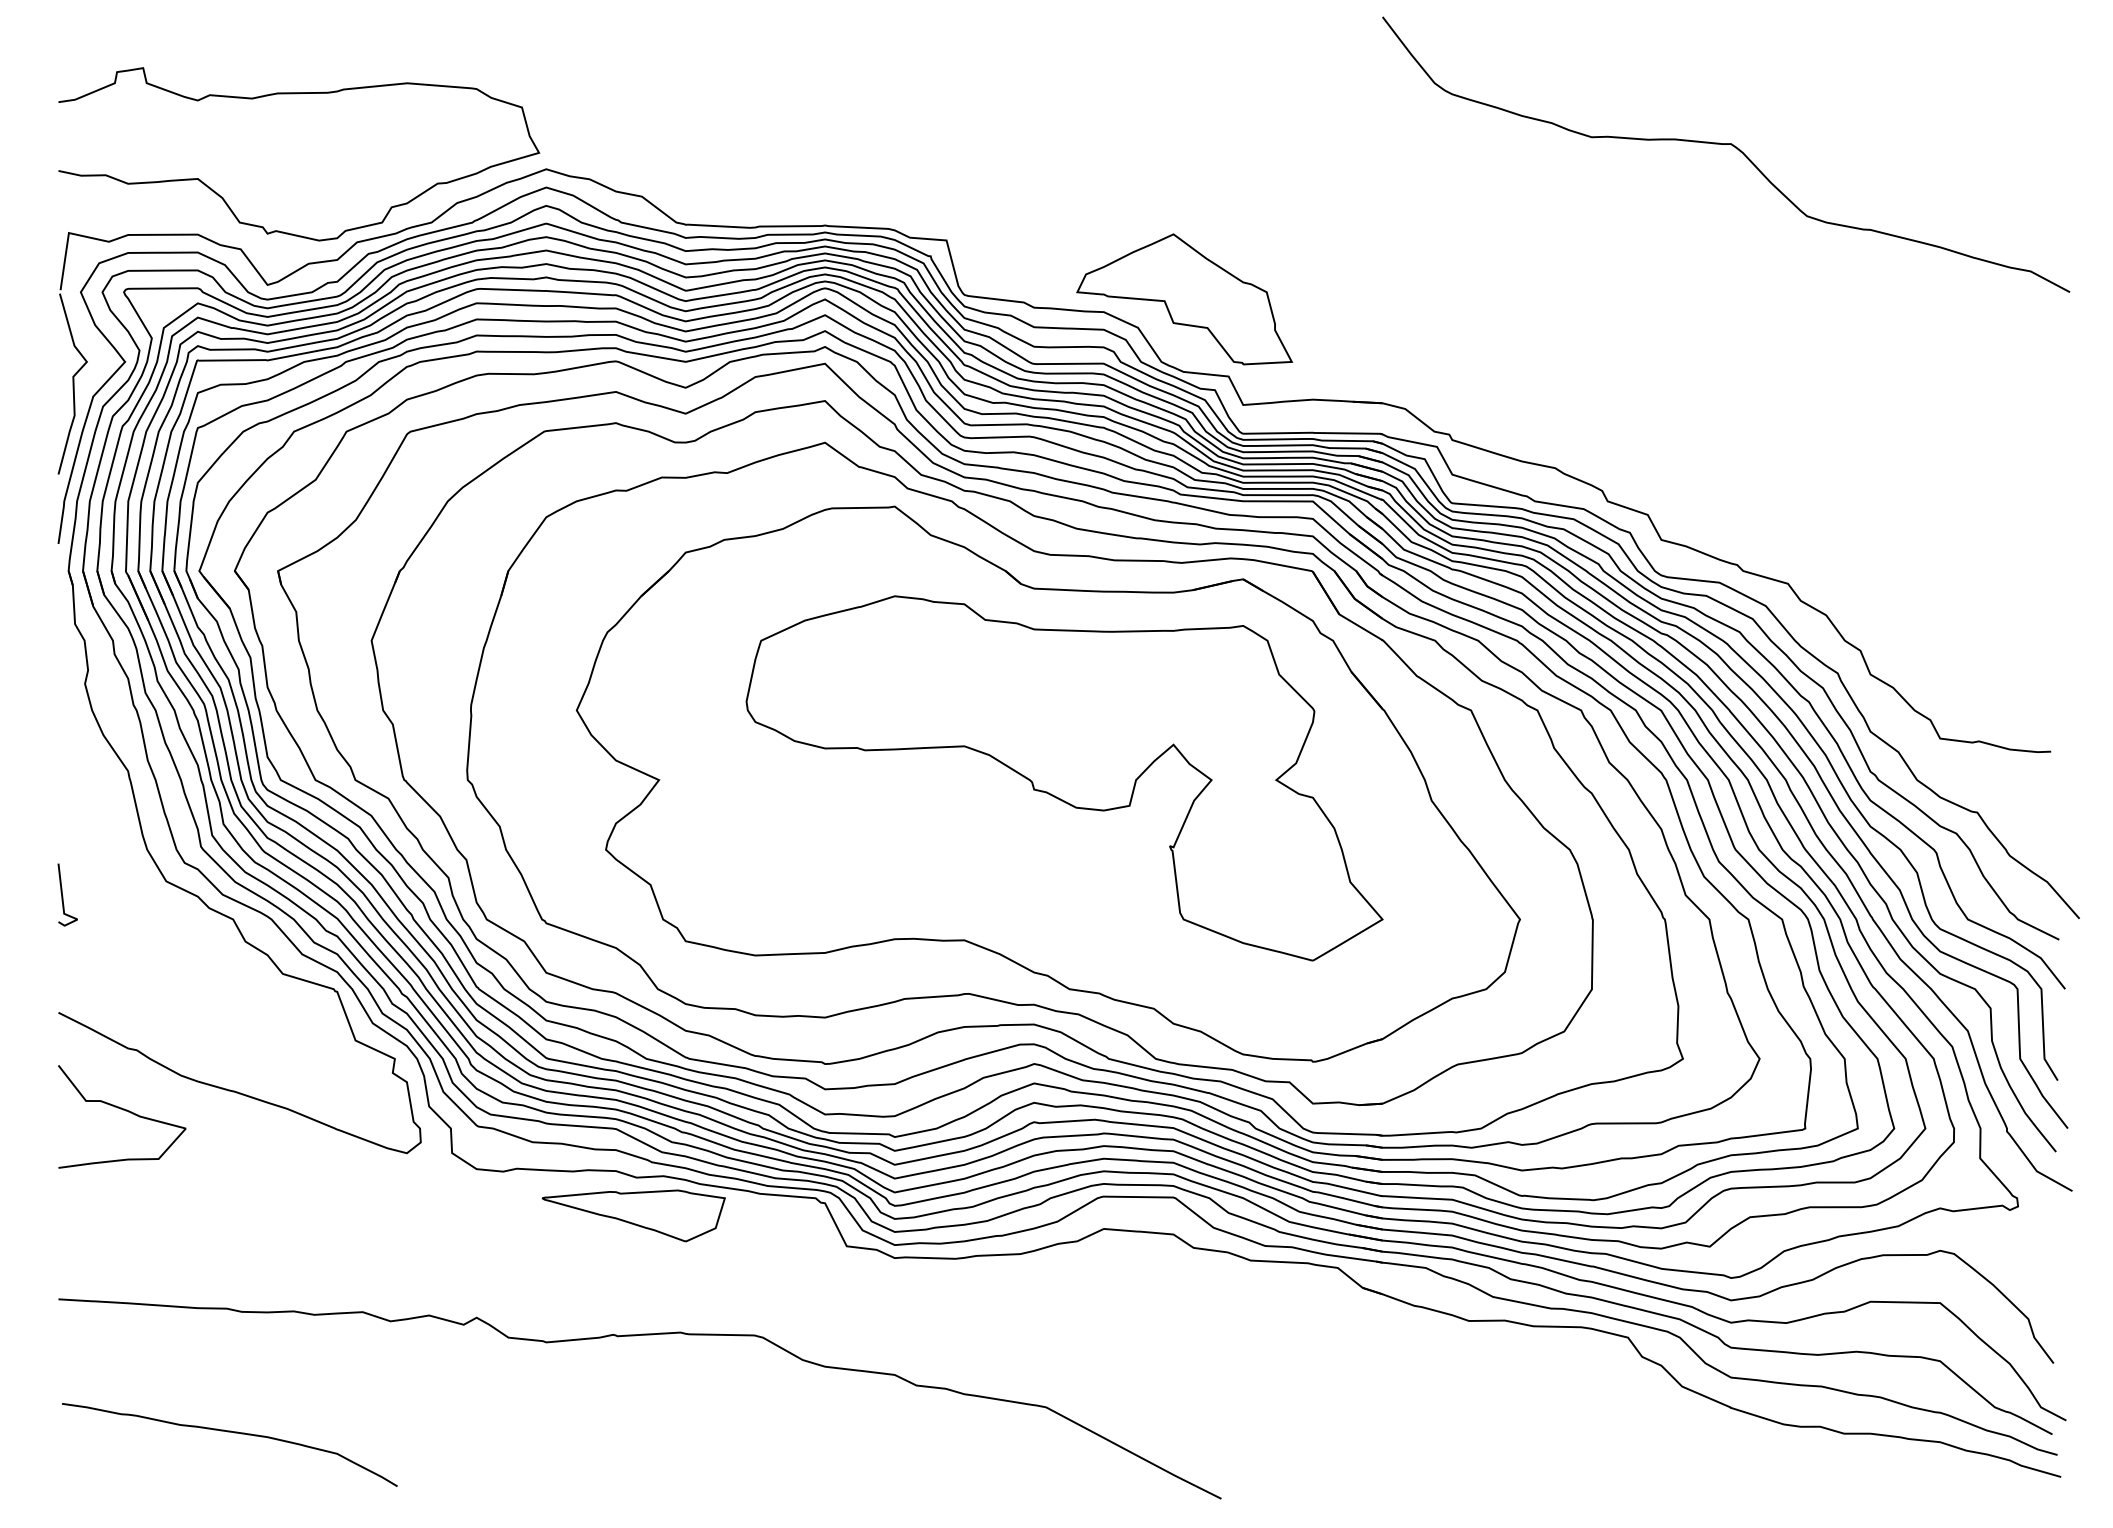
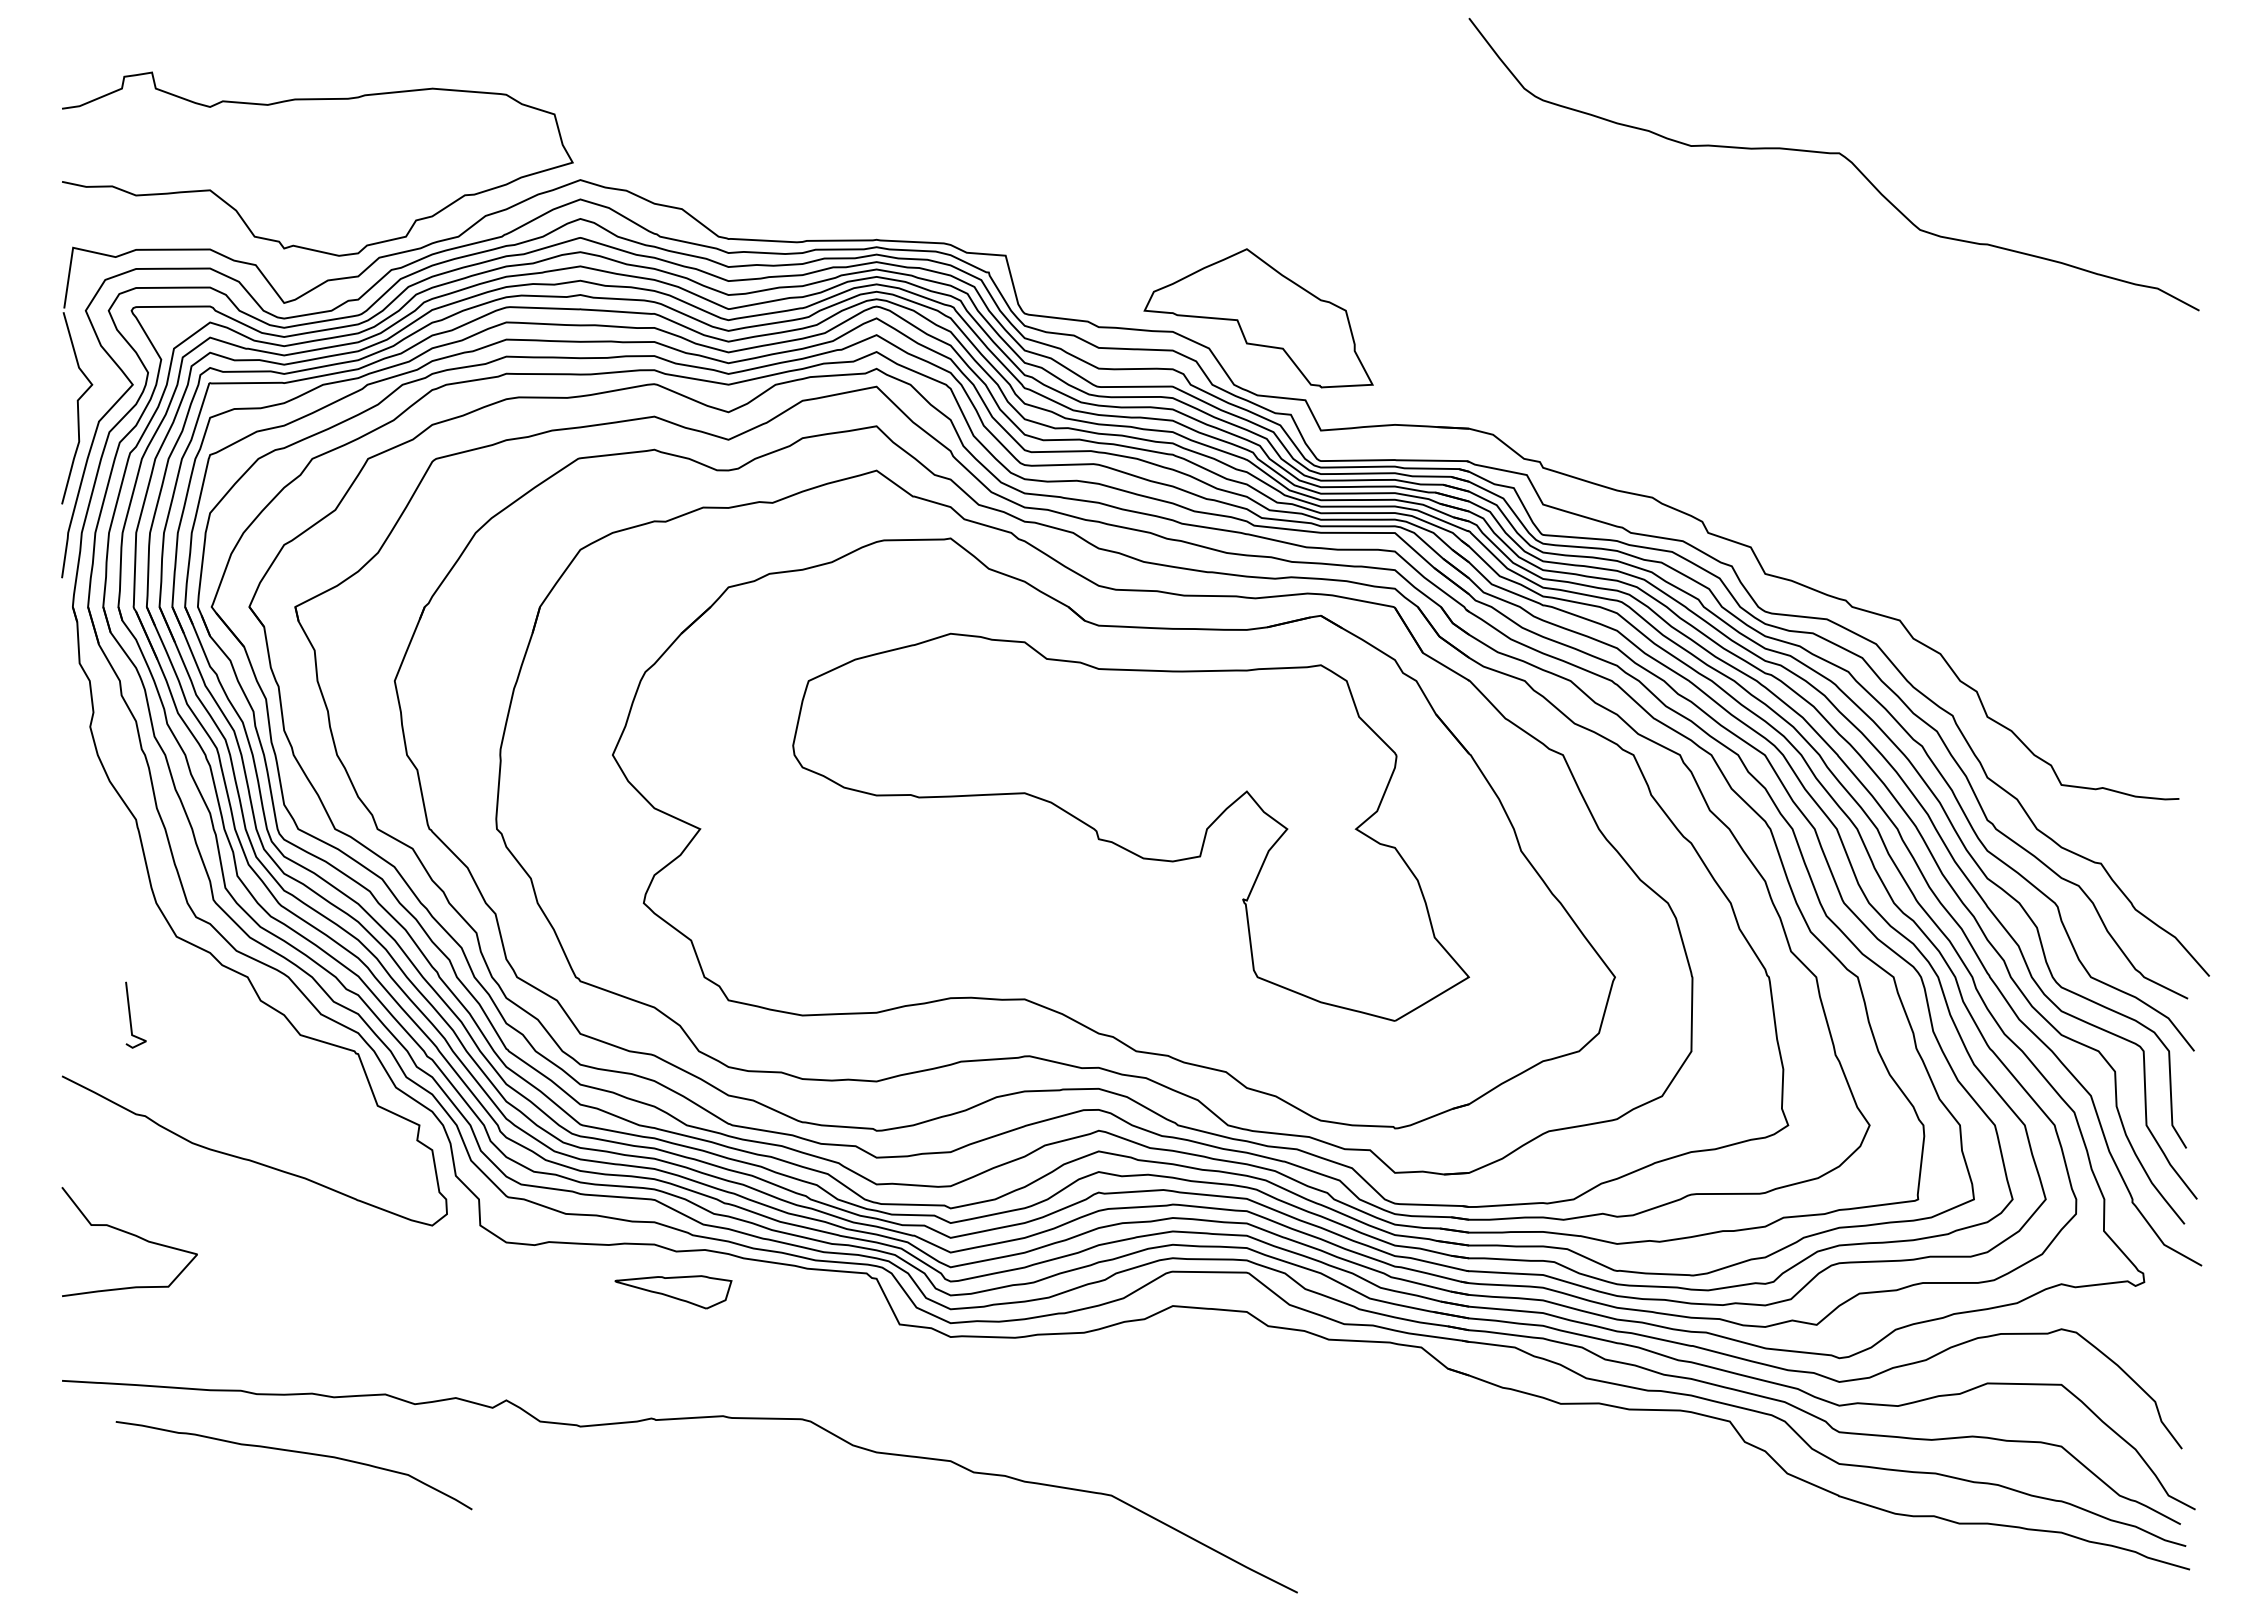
line: (62, 894) -> (130, 1014), moved
curve: (123, 1110) -> (131, 1235), moved
part: (633, 1216) -> (673, 1292), size x0.6
curve: (229, 1432) -> (293, 1452), moved

